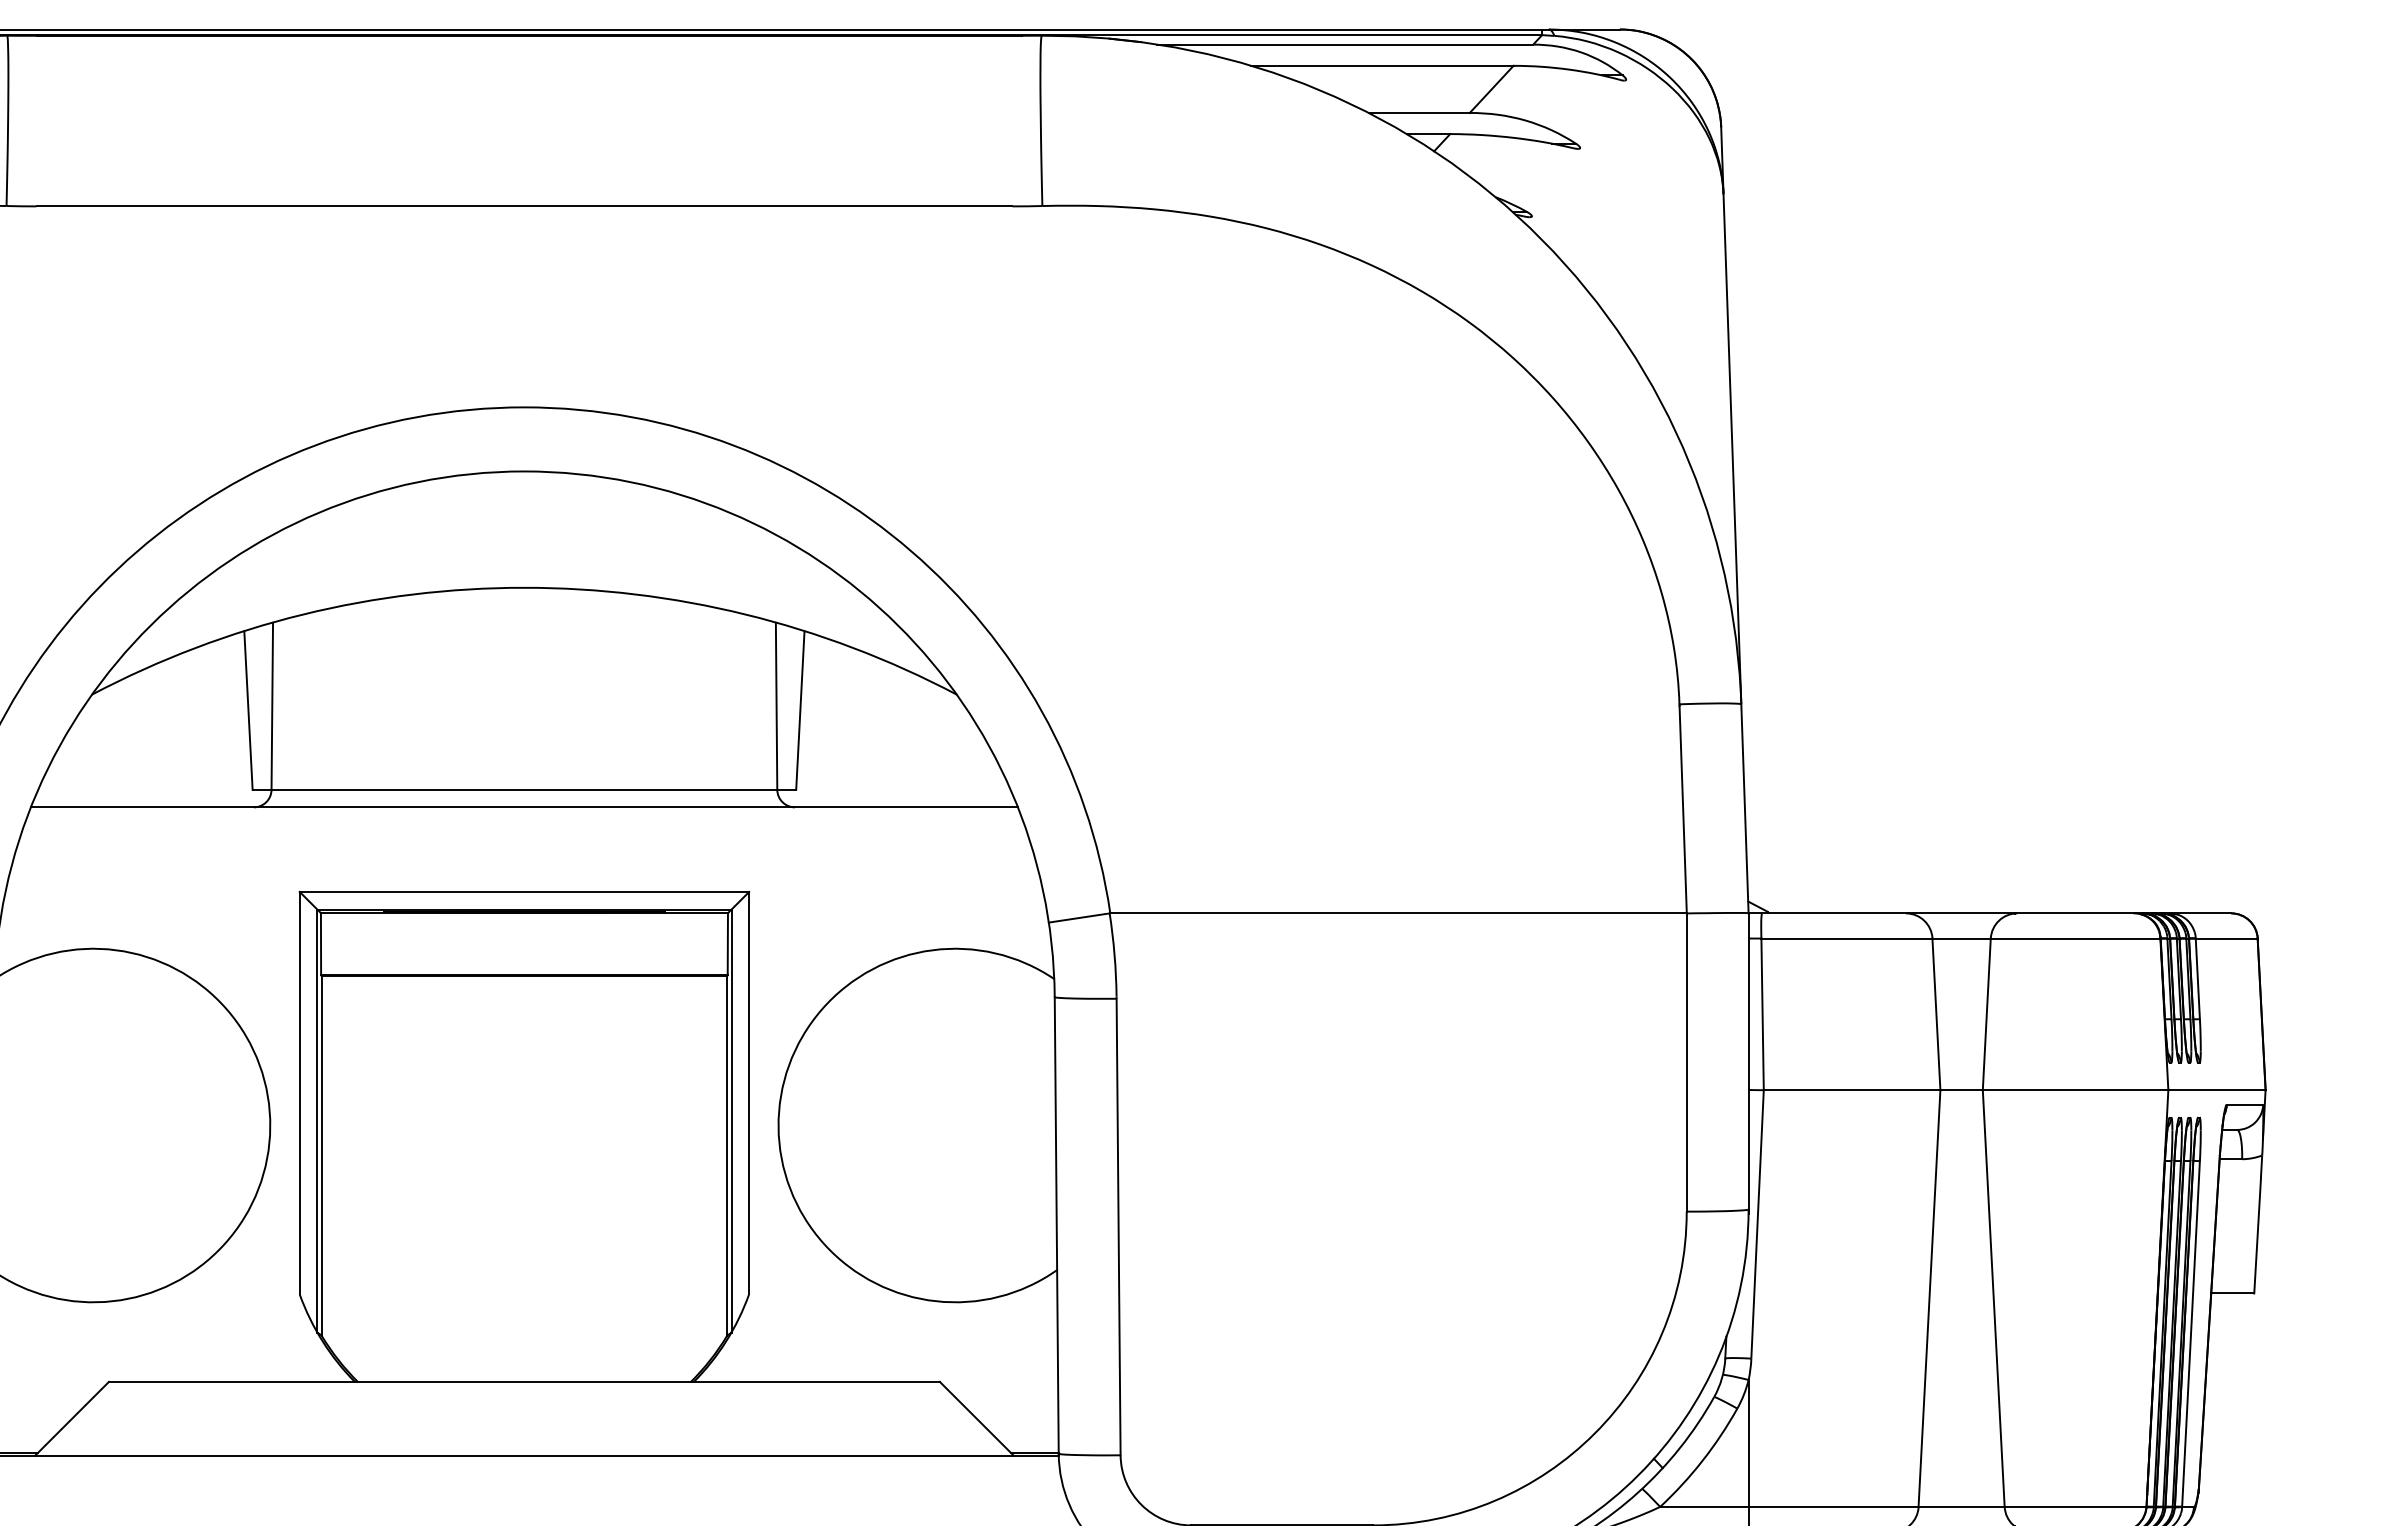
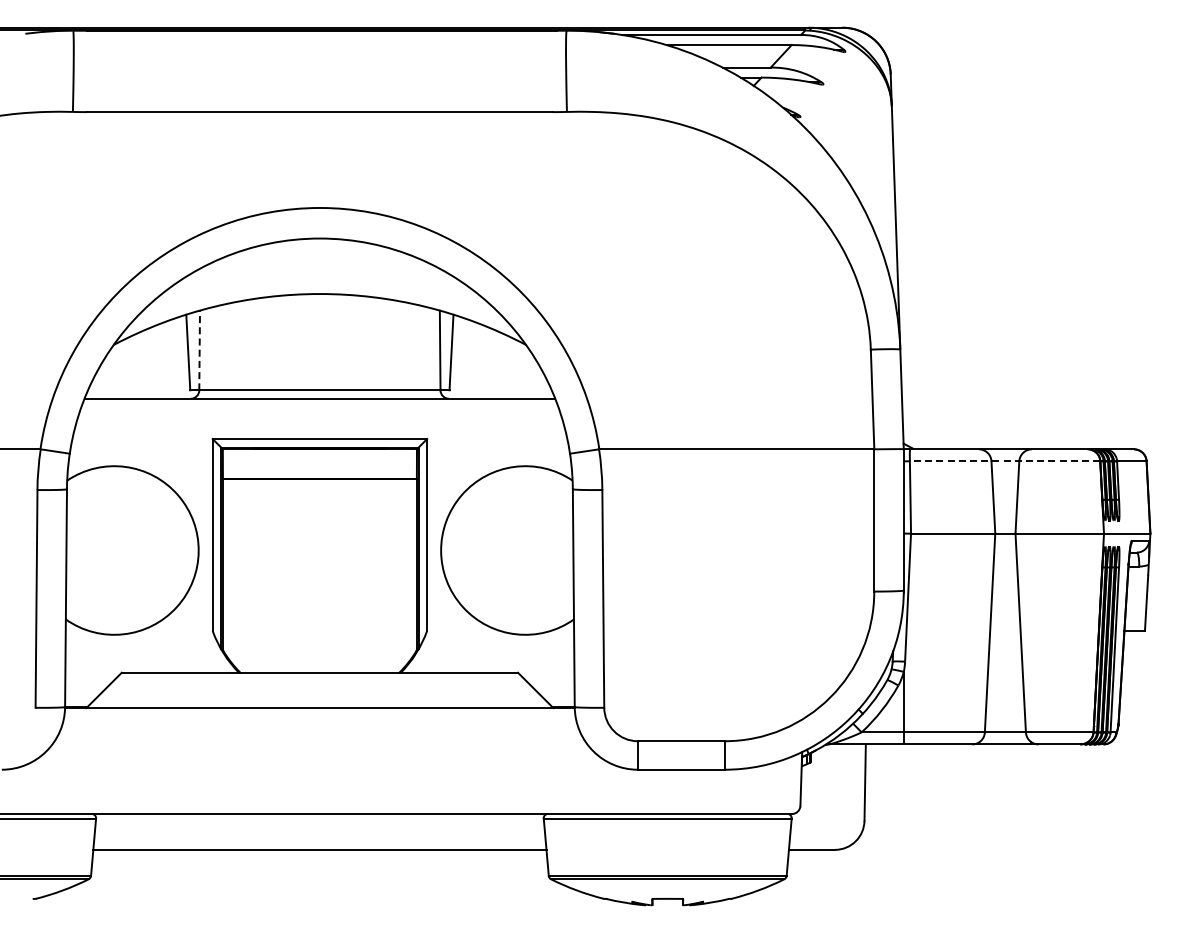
line: (271, 706) -> (199, 350), solid -> dashed
line: (1959, 938) -> (1004, 461), solid -> dashed

